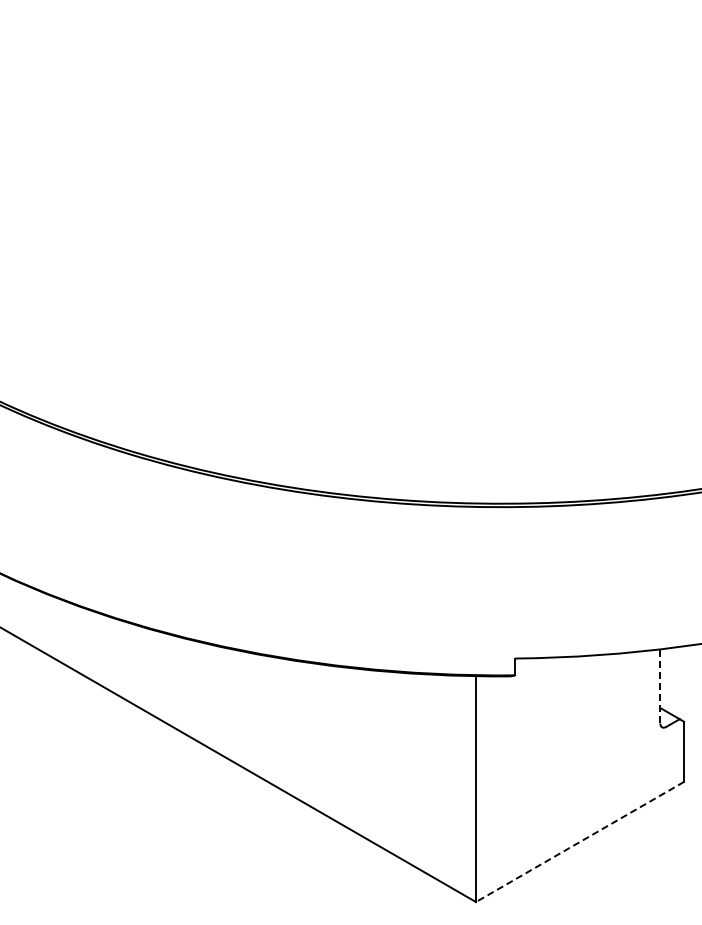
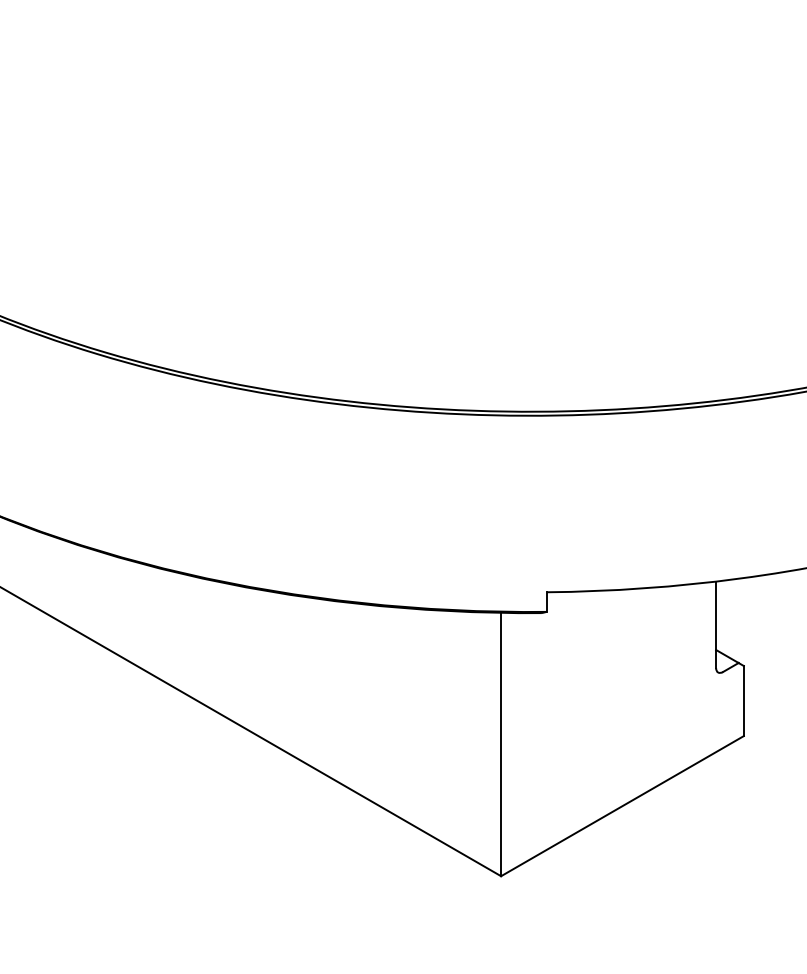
line: (660, 685) -> (716, 623), dashed -> solid
line: (579, 842) -> (621, 806), dashed -> solid

